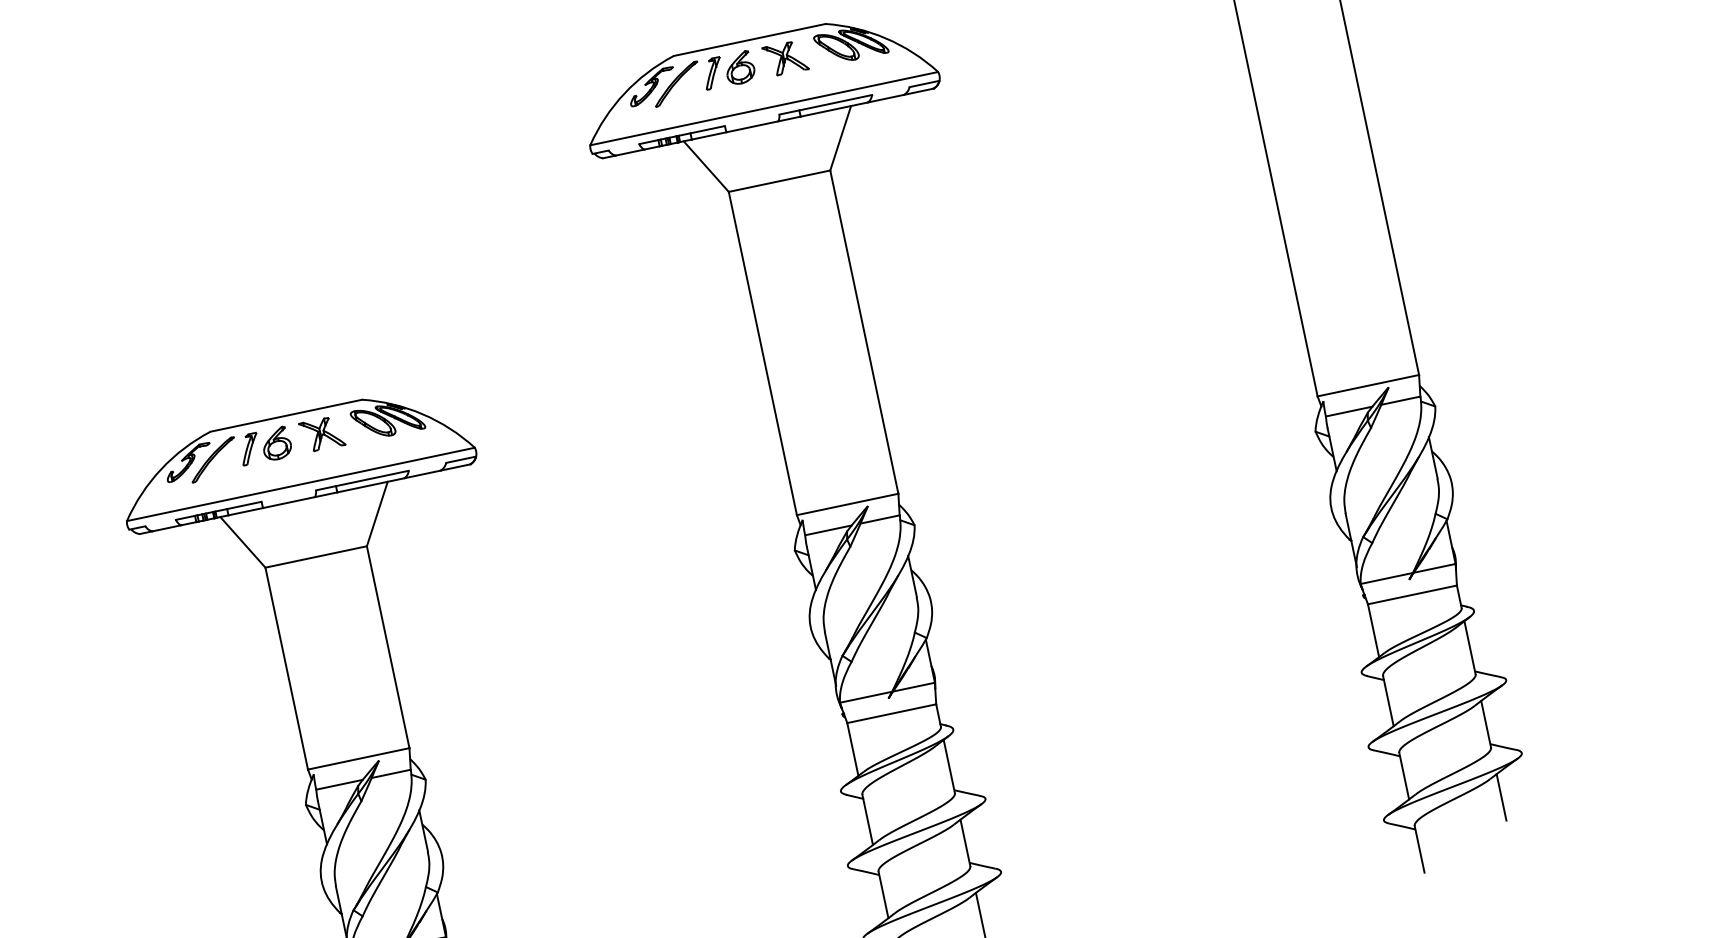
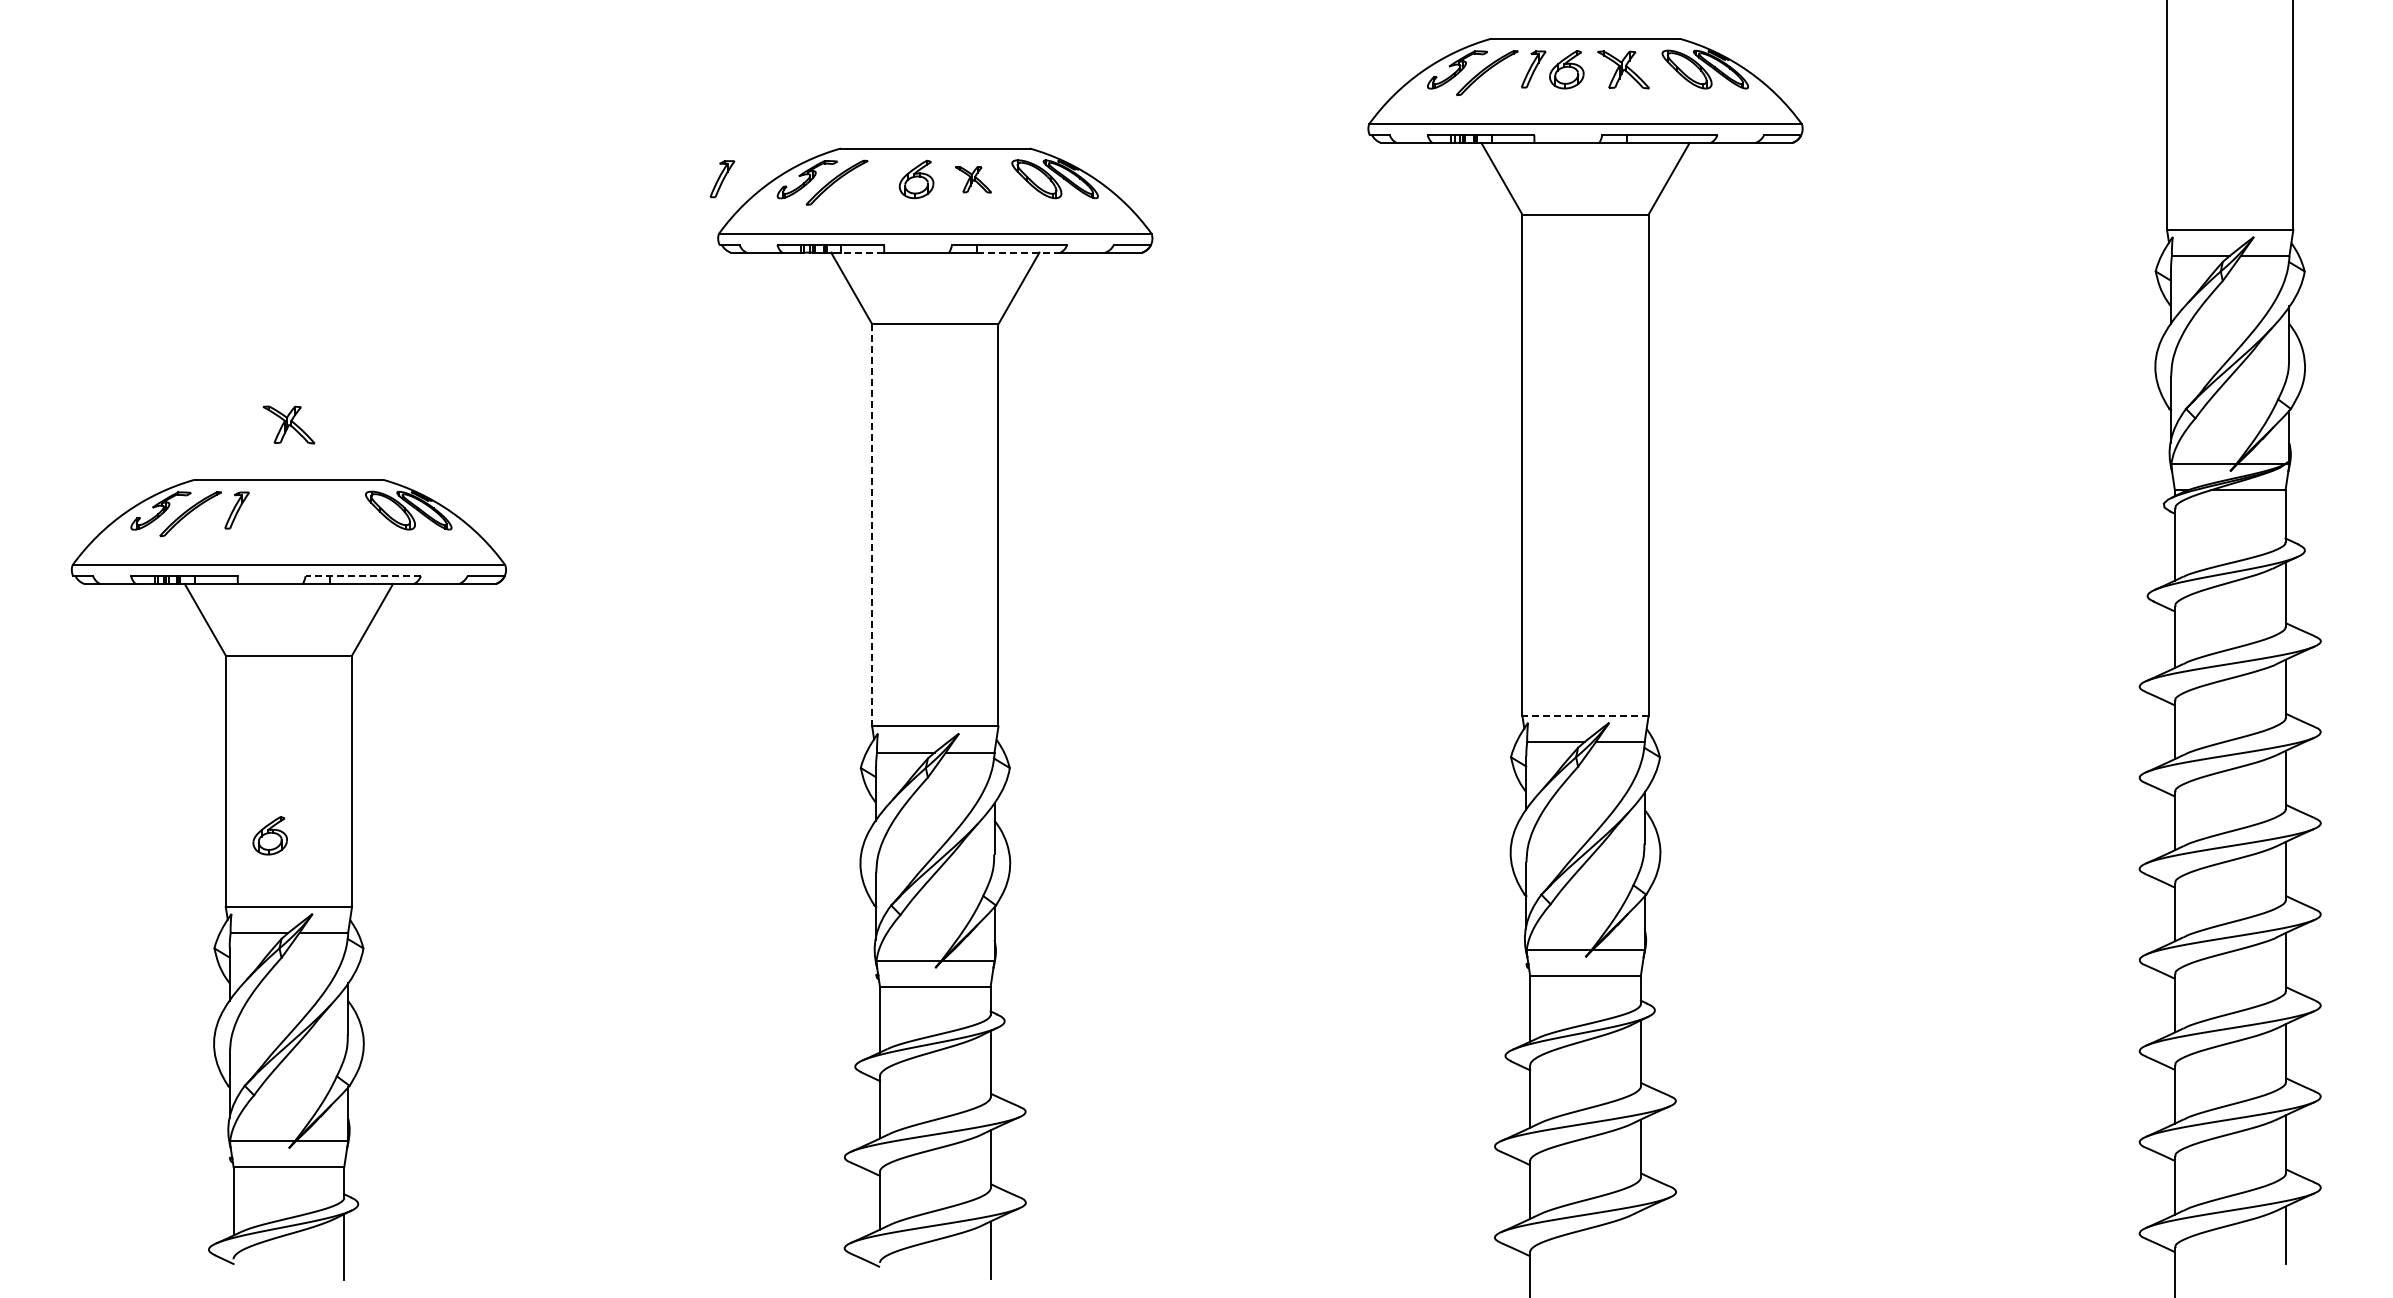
part: (785, 58) -> (973, 179), size x0.7
part: (713, 73) -> (722, 179), moved
line: (834, 109) -> (1018, 252), solid -> dashed
line: (708, 135) -> (862, 252), solid -> dashed
line: (763, 353) -> (872, 525), solid -> dashed
line: (1368, 385) -> (1585, 715), solid -> dashed
part: (321, 434) -> (288, 424), moved
part: (275, 443) -> (269, 835), moved
line: (362, 480) -> (363, 576), solid -> dashed
line: (1501, 797) -> (1640, 1239), removed

